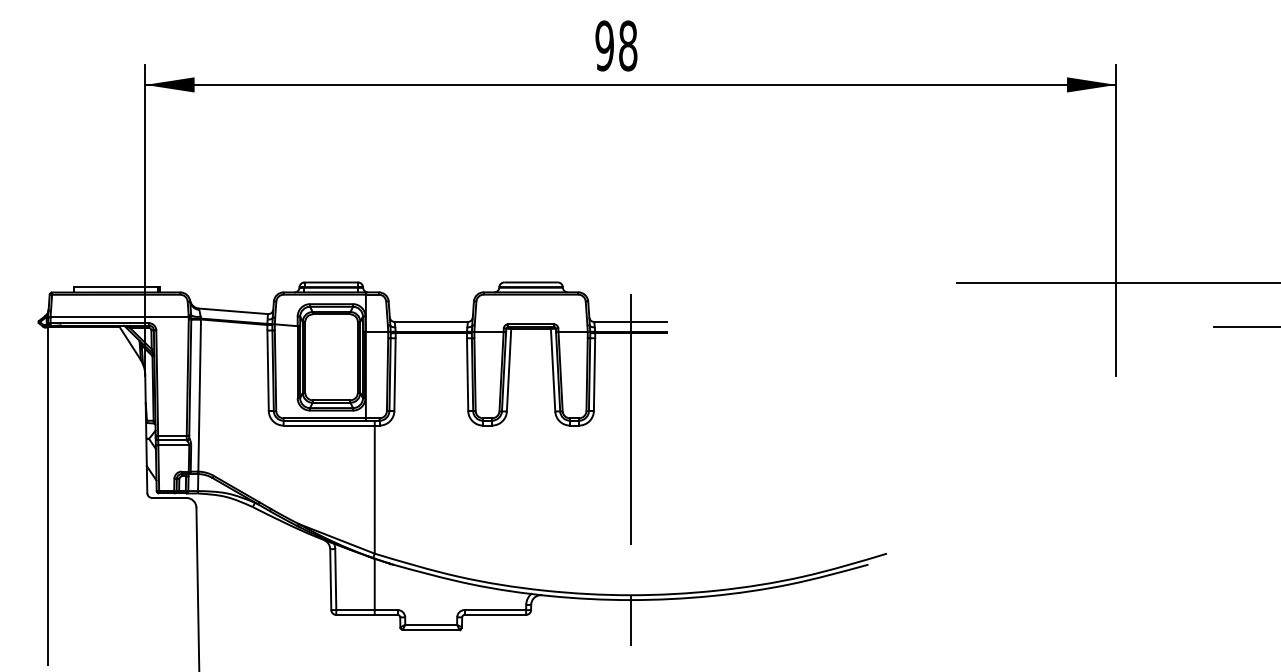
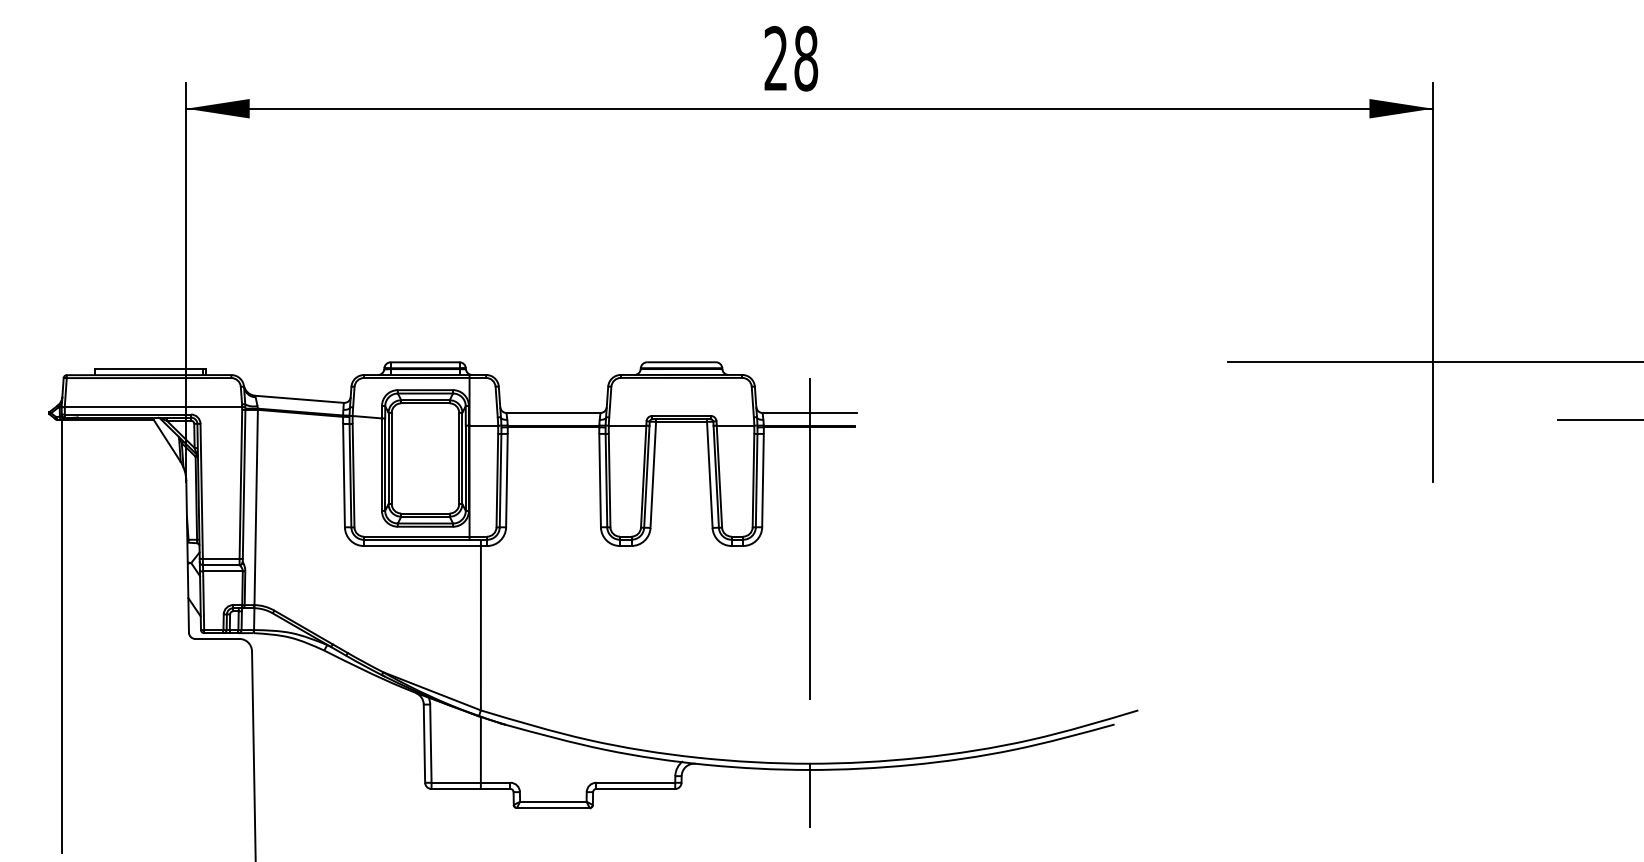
text: (604, 45) -> (775, 58), 98 -> 28

